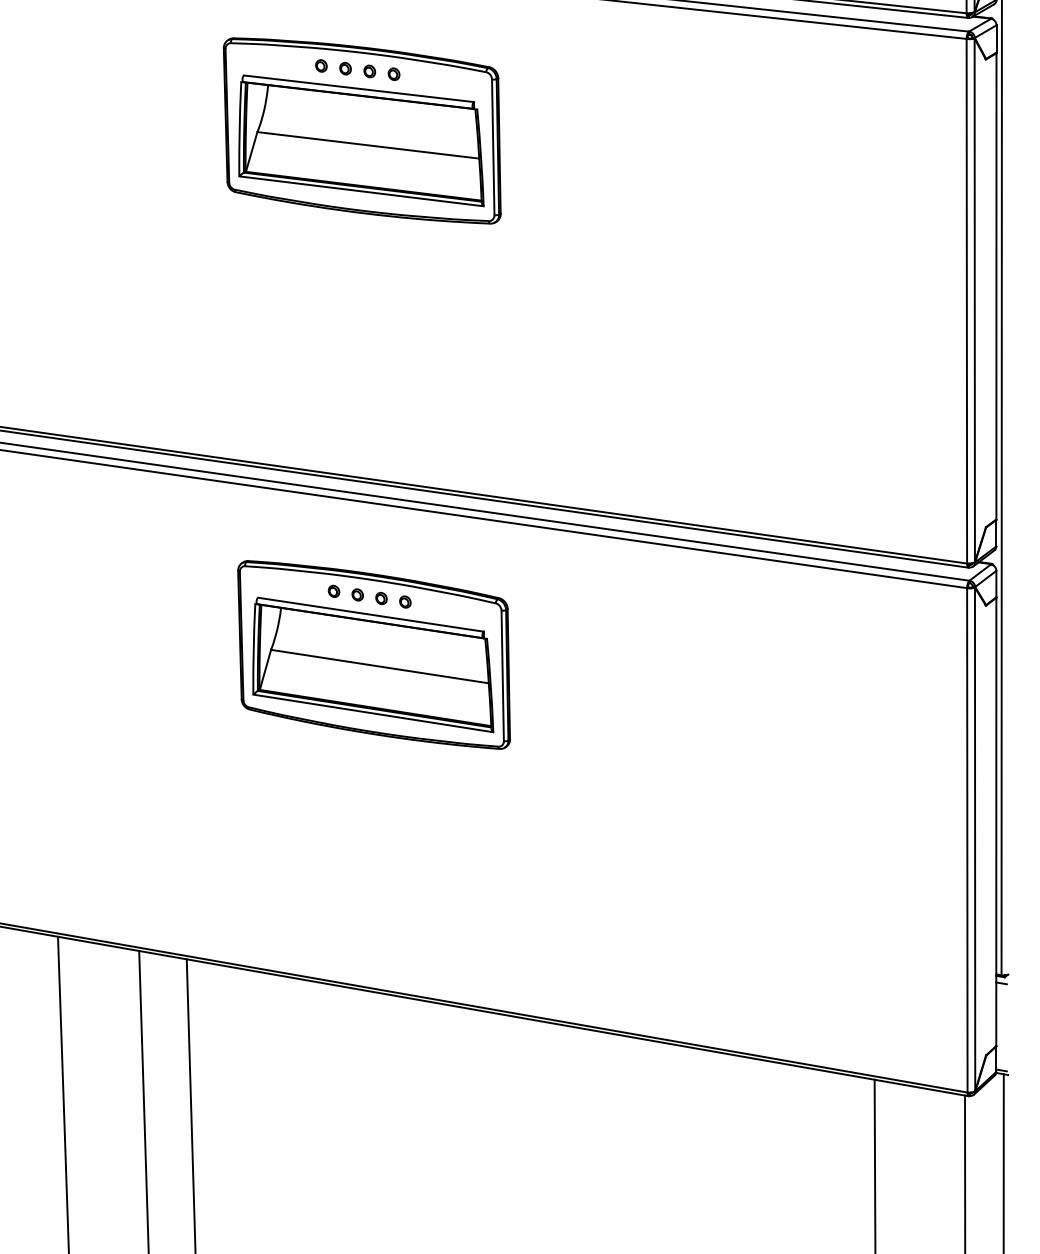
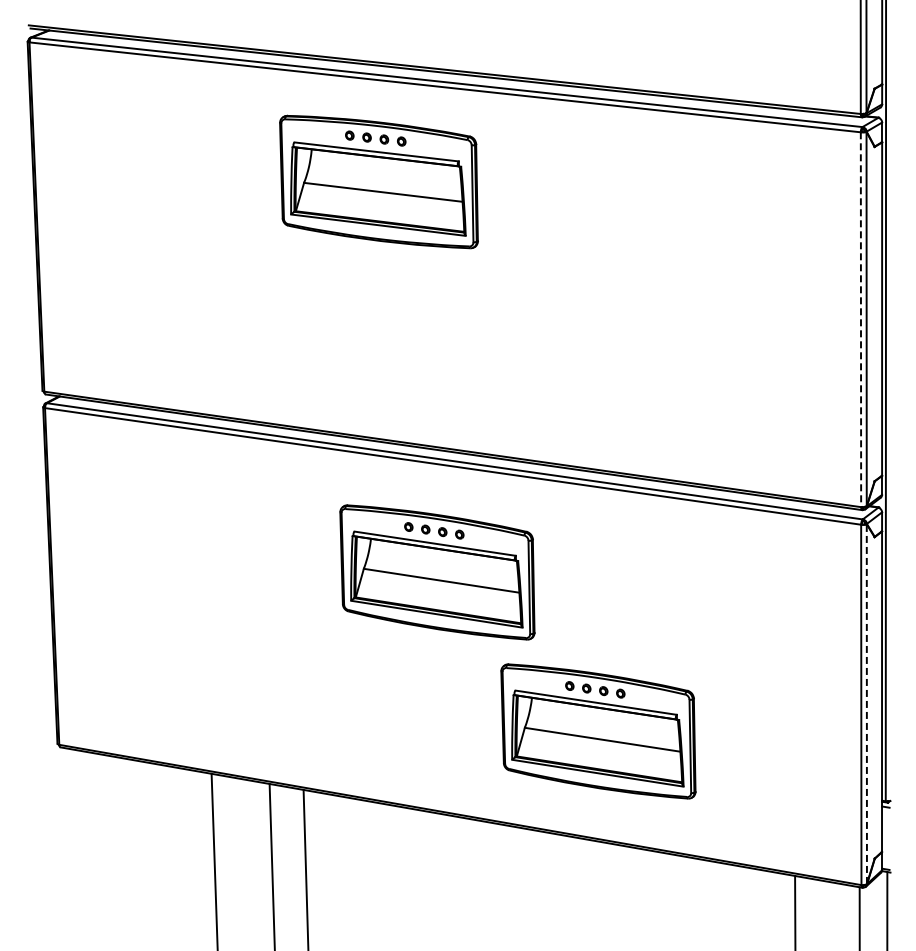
part: (361, 130) -> (378, 181), moved
line: (966, 302) -> (860, 320), solid -> dashed
line: (974, 839) -> (866, 704), solid -> dashed
part: (599, 877) -> (598, 731), added

